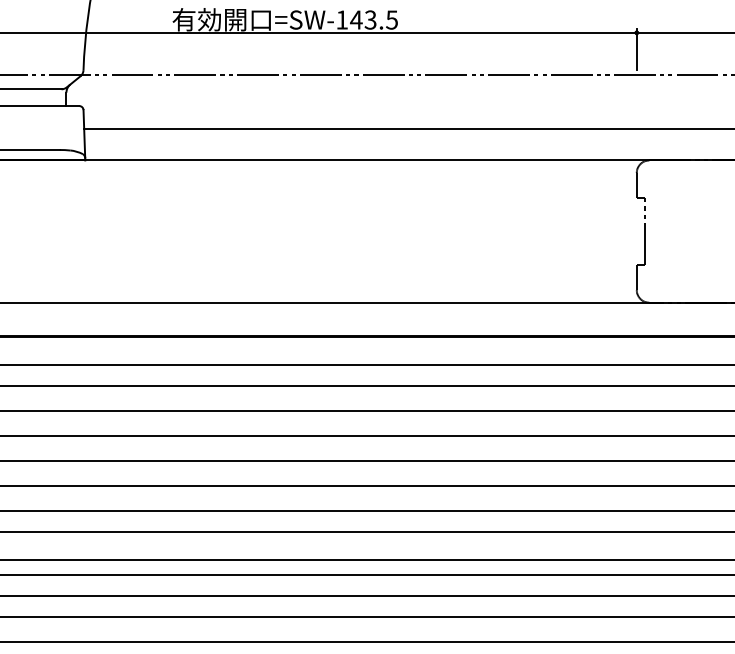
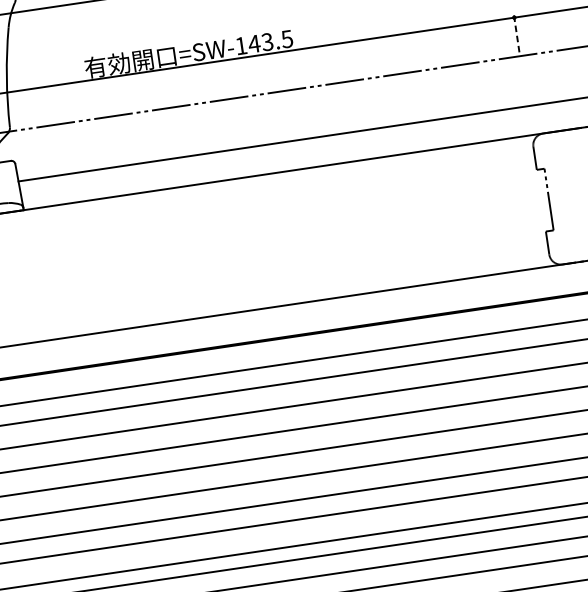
line: (636, 49) -> (516, 33), solid -> dashed

